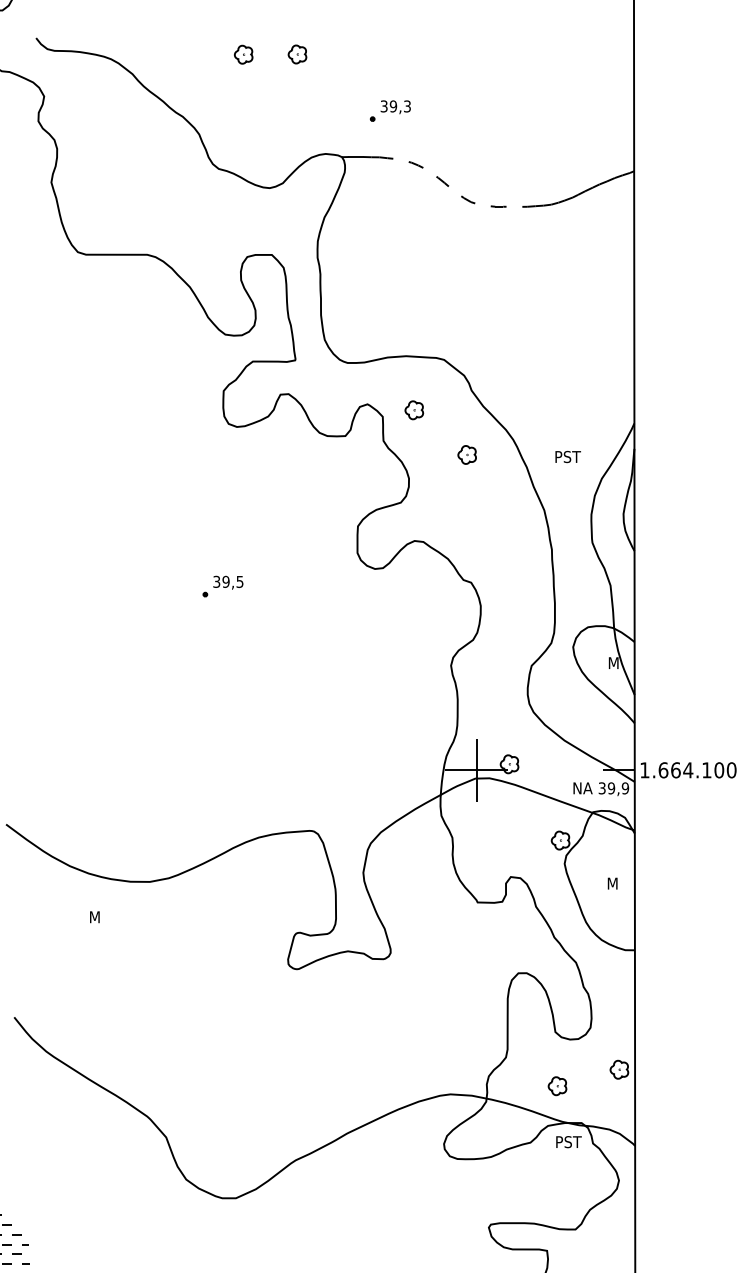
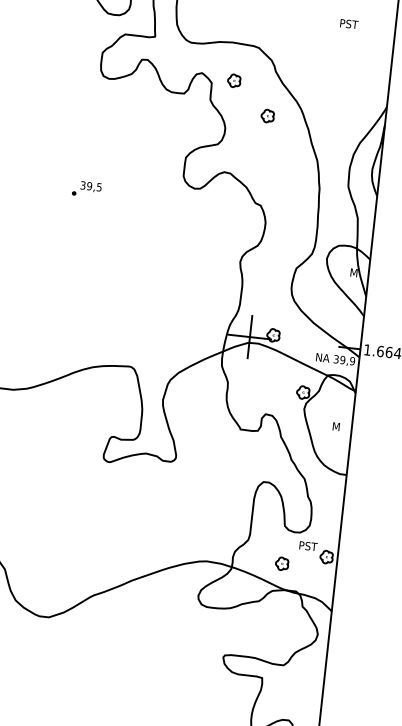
text: (567, 456) -> (348, 23), moved
text: (568, 1142) -> (308, 546), moved

